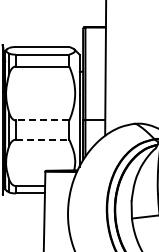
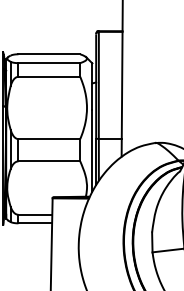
line: (42, 120) -> (49, 139), dashed -> solid
line: (42, 139) -> (49, 161), dashed -> solid

